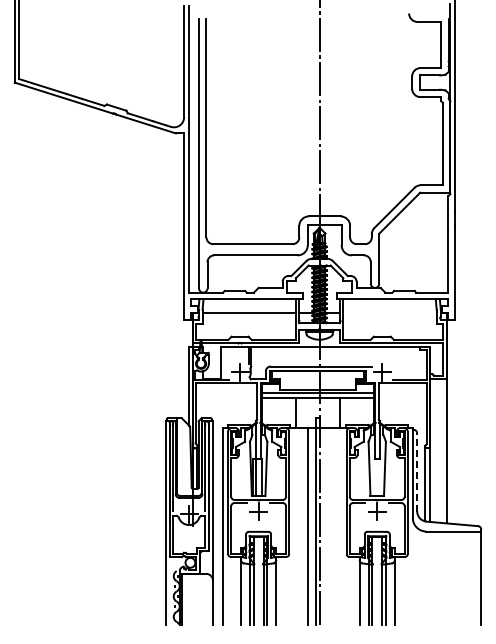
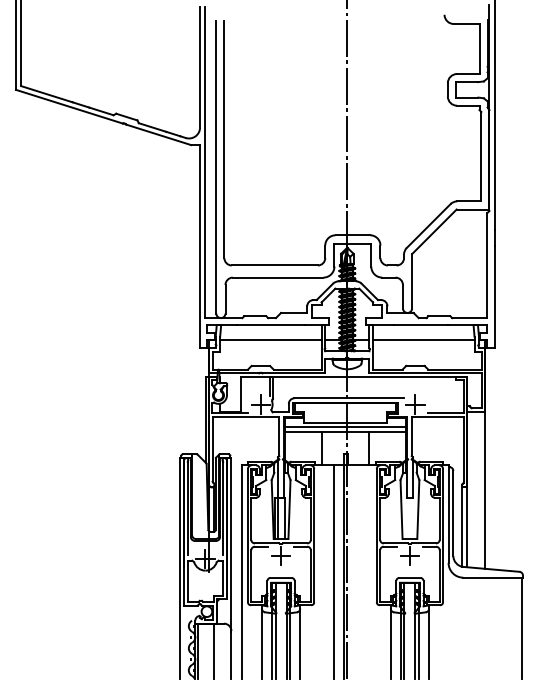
line: (389, 312) -> (423, 339), added
line: (417, 471) -> (453, 512), dashed -> solid
line: (196, 598) -> (213, 650), added

